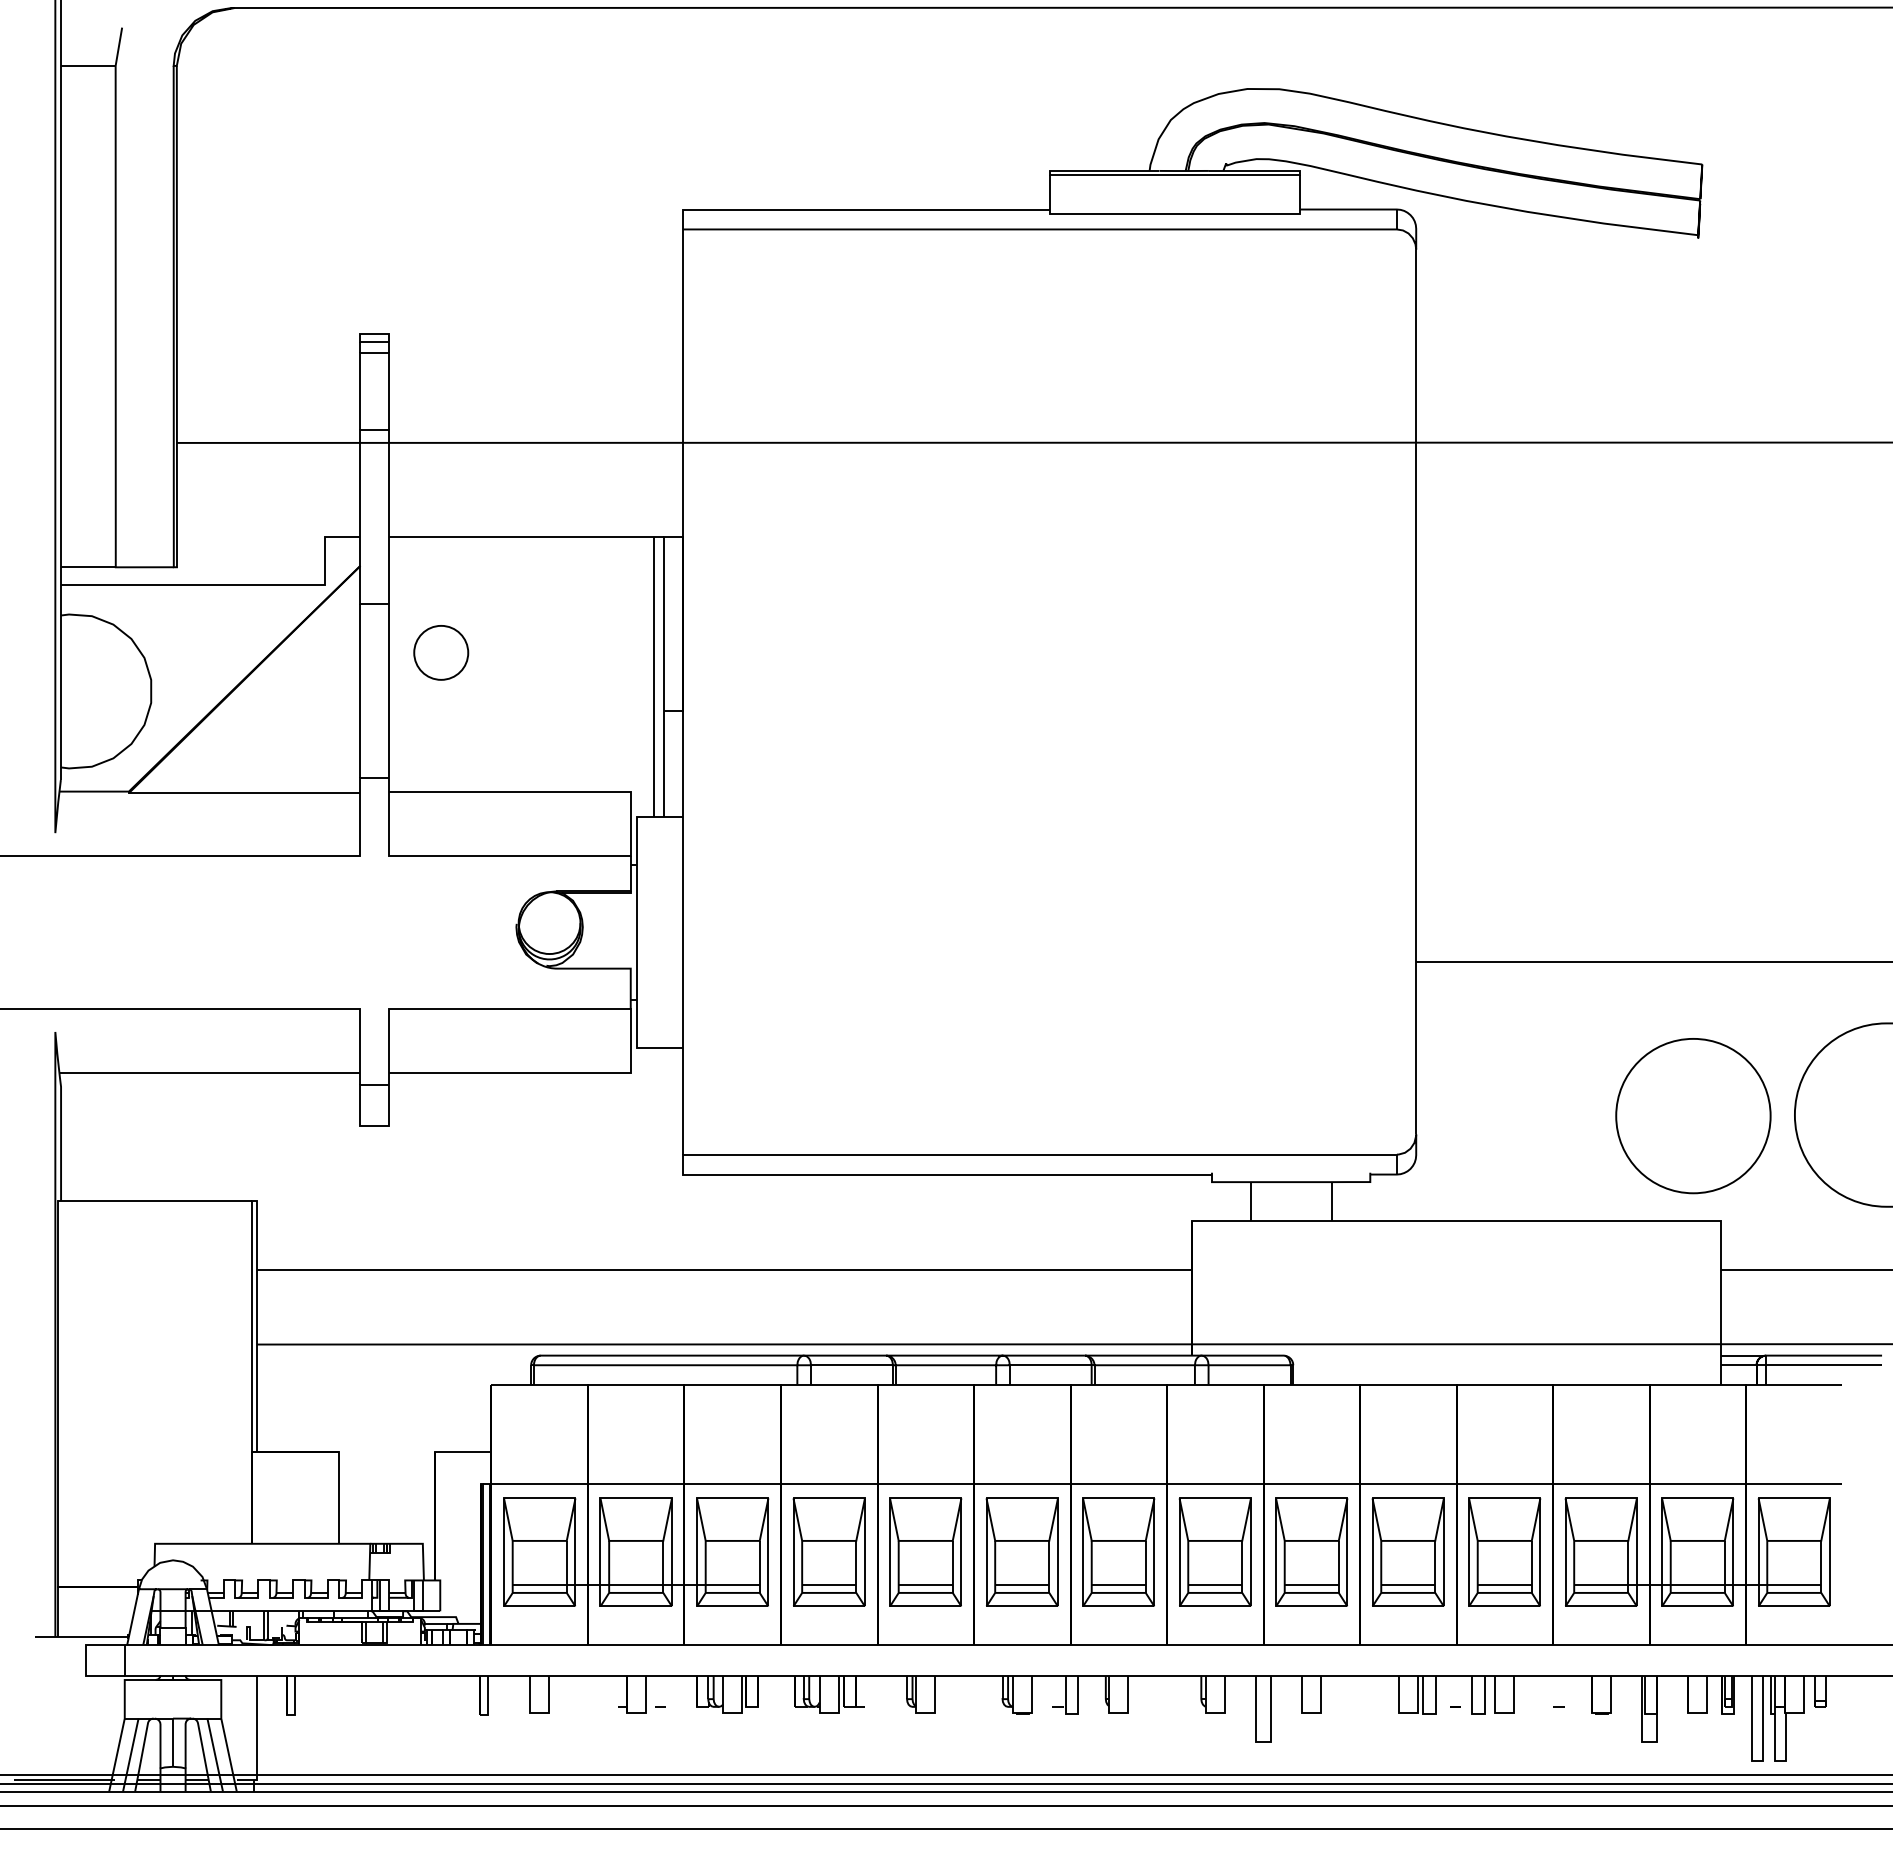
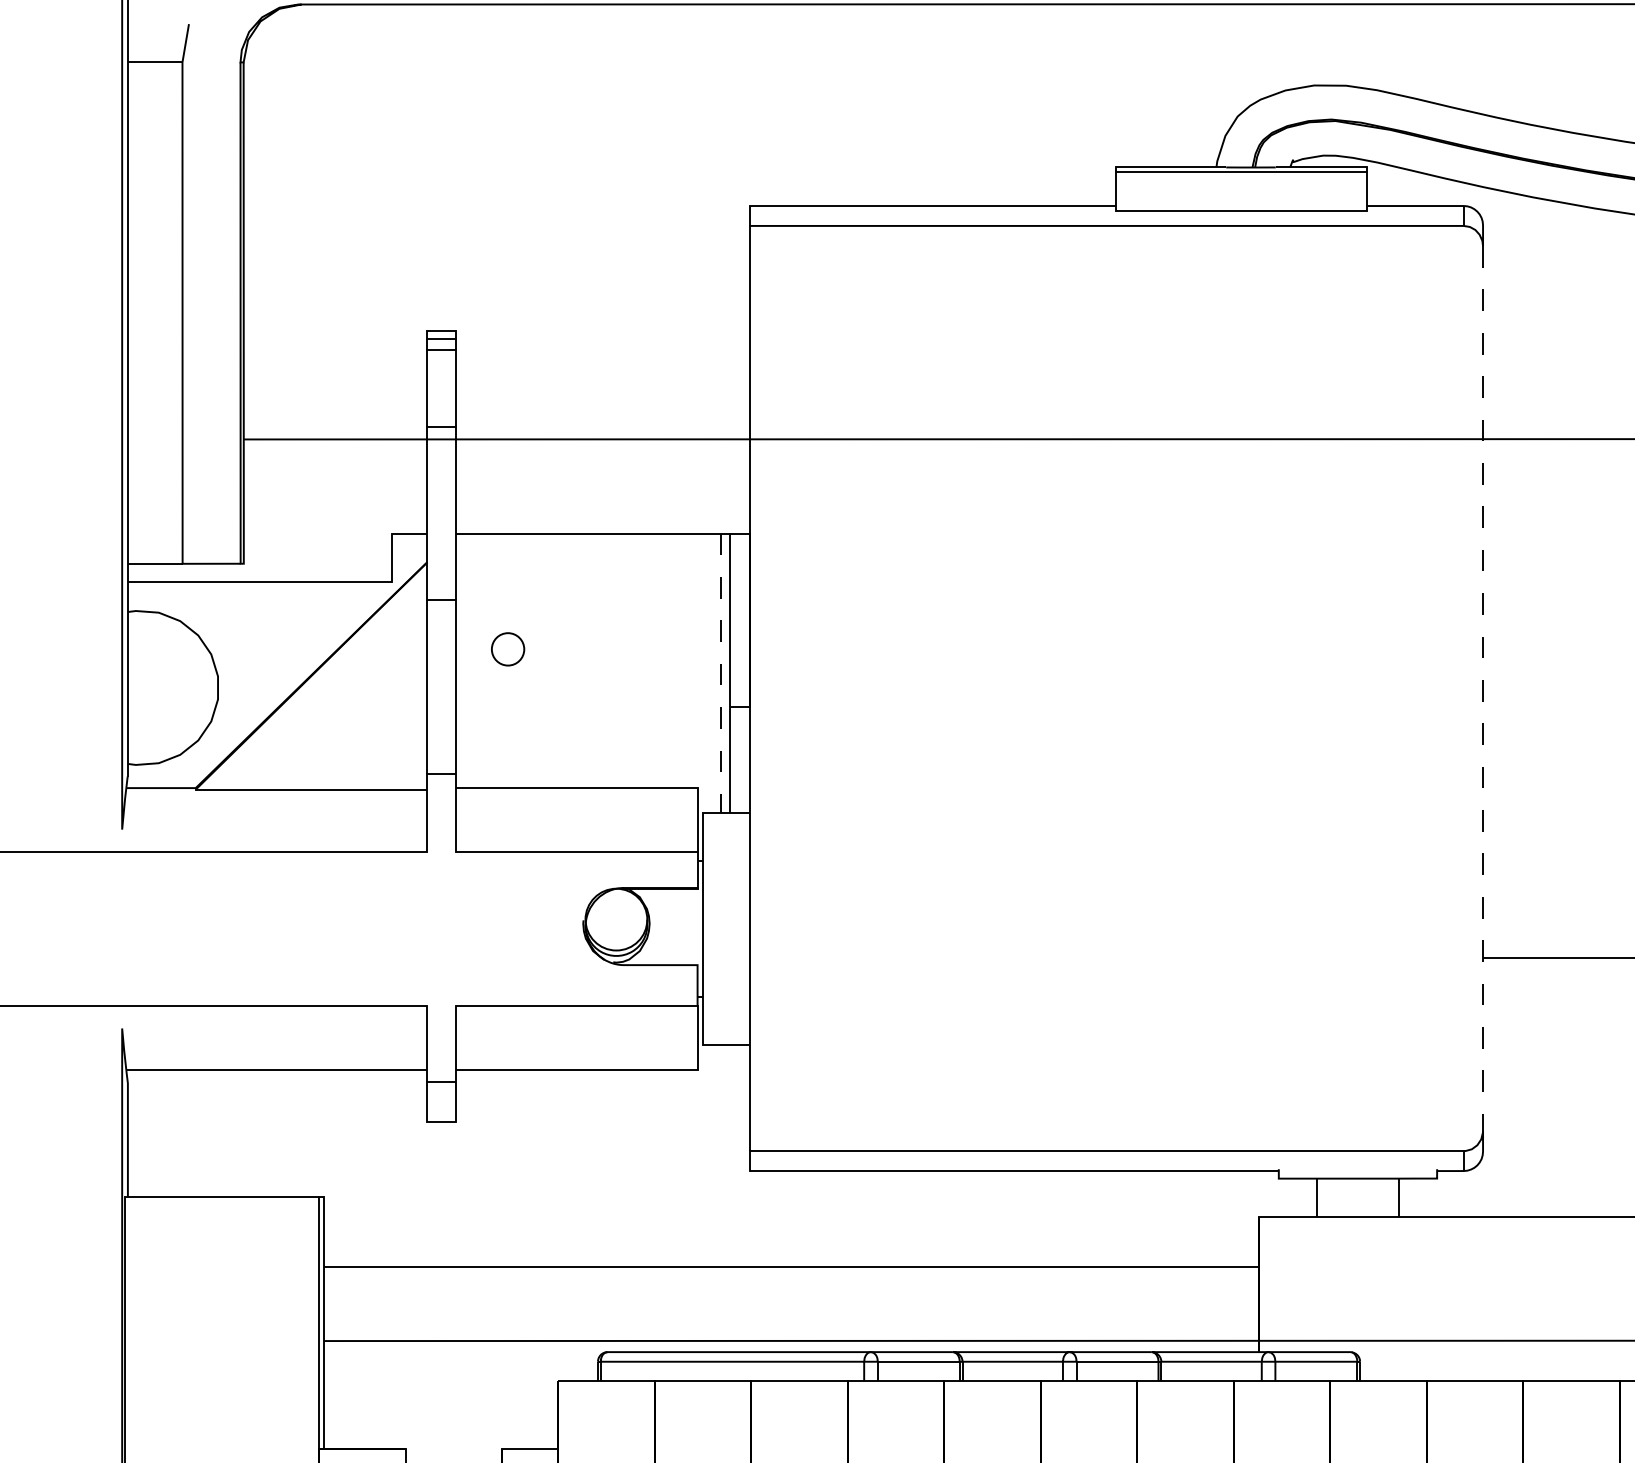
circle: (441, 652) -> (508, 649), size x0.6
line: (653, 676) -> (720, 673), solid -> dashed
line: (1416, 692) -> (1483, 689), solid -> dashed

